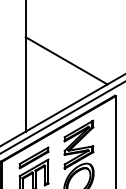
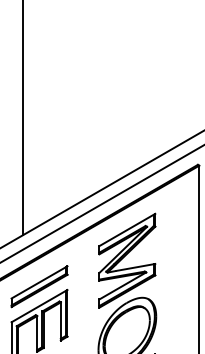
line: (66, 60) -> (102, 95), removed

